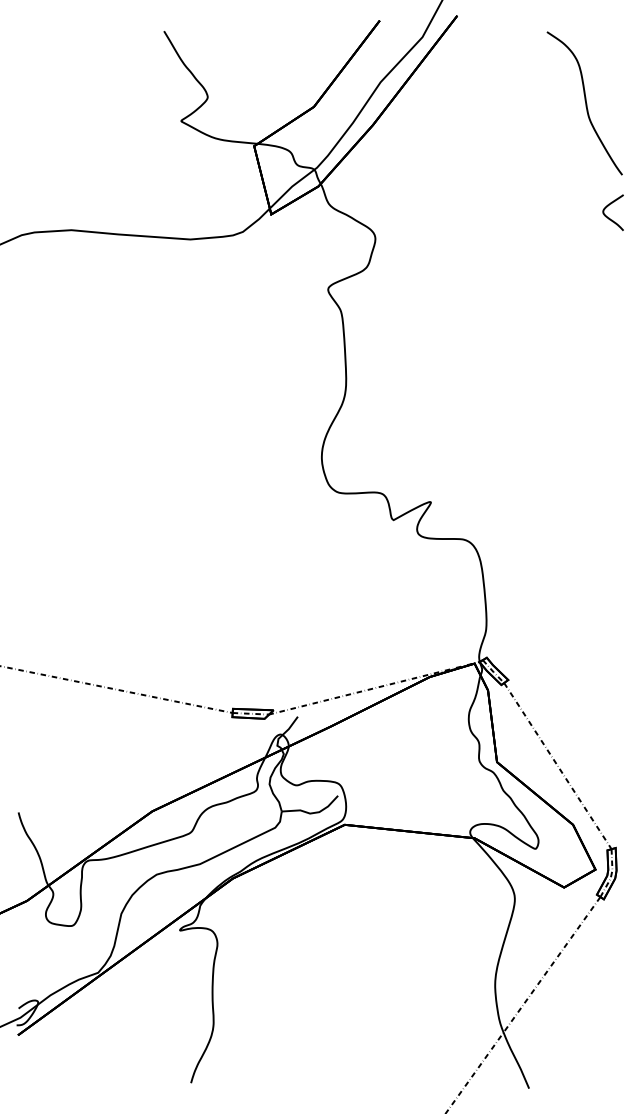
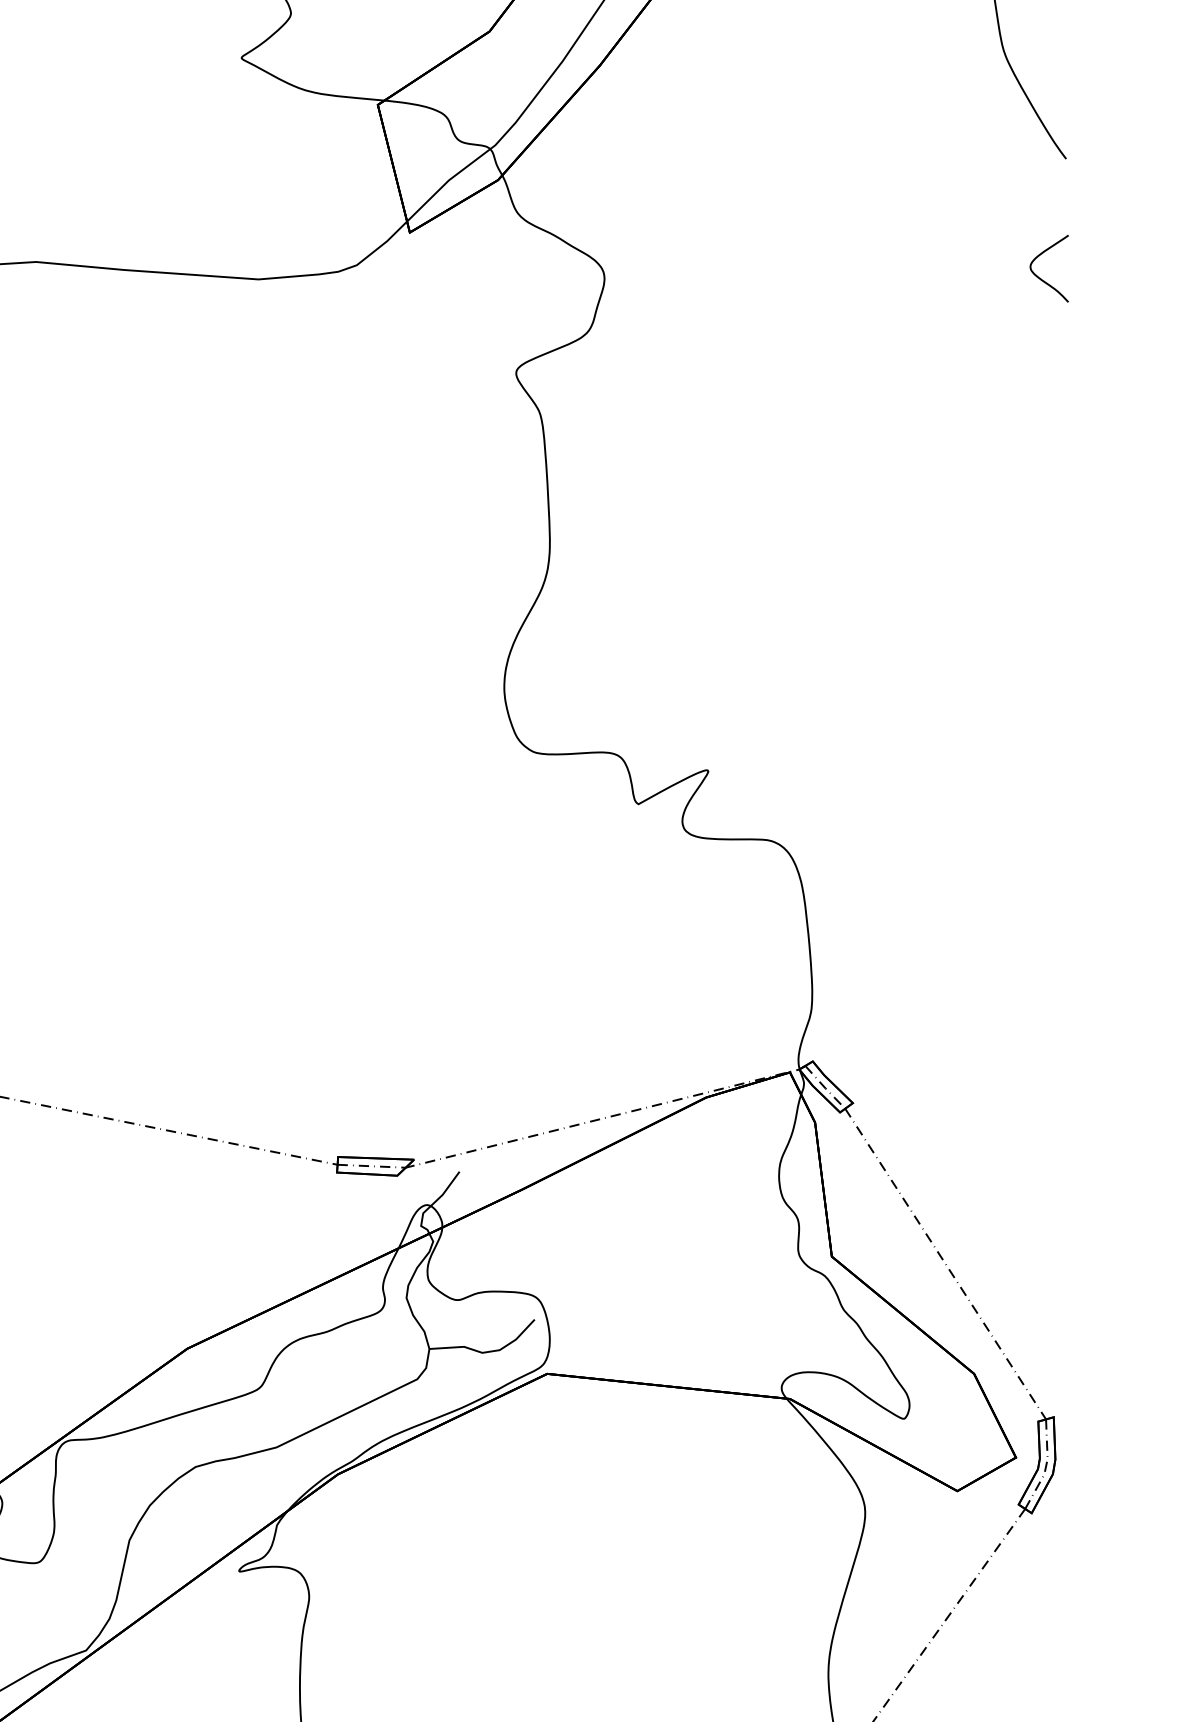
curve: (609, 217) -> (1042, 277), moved

